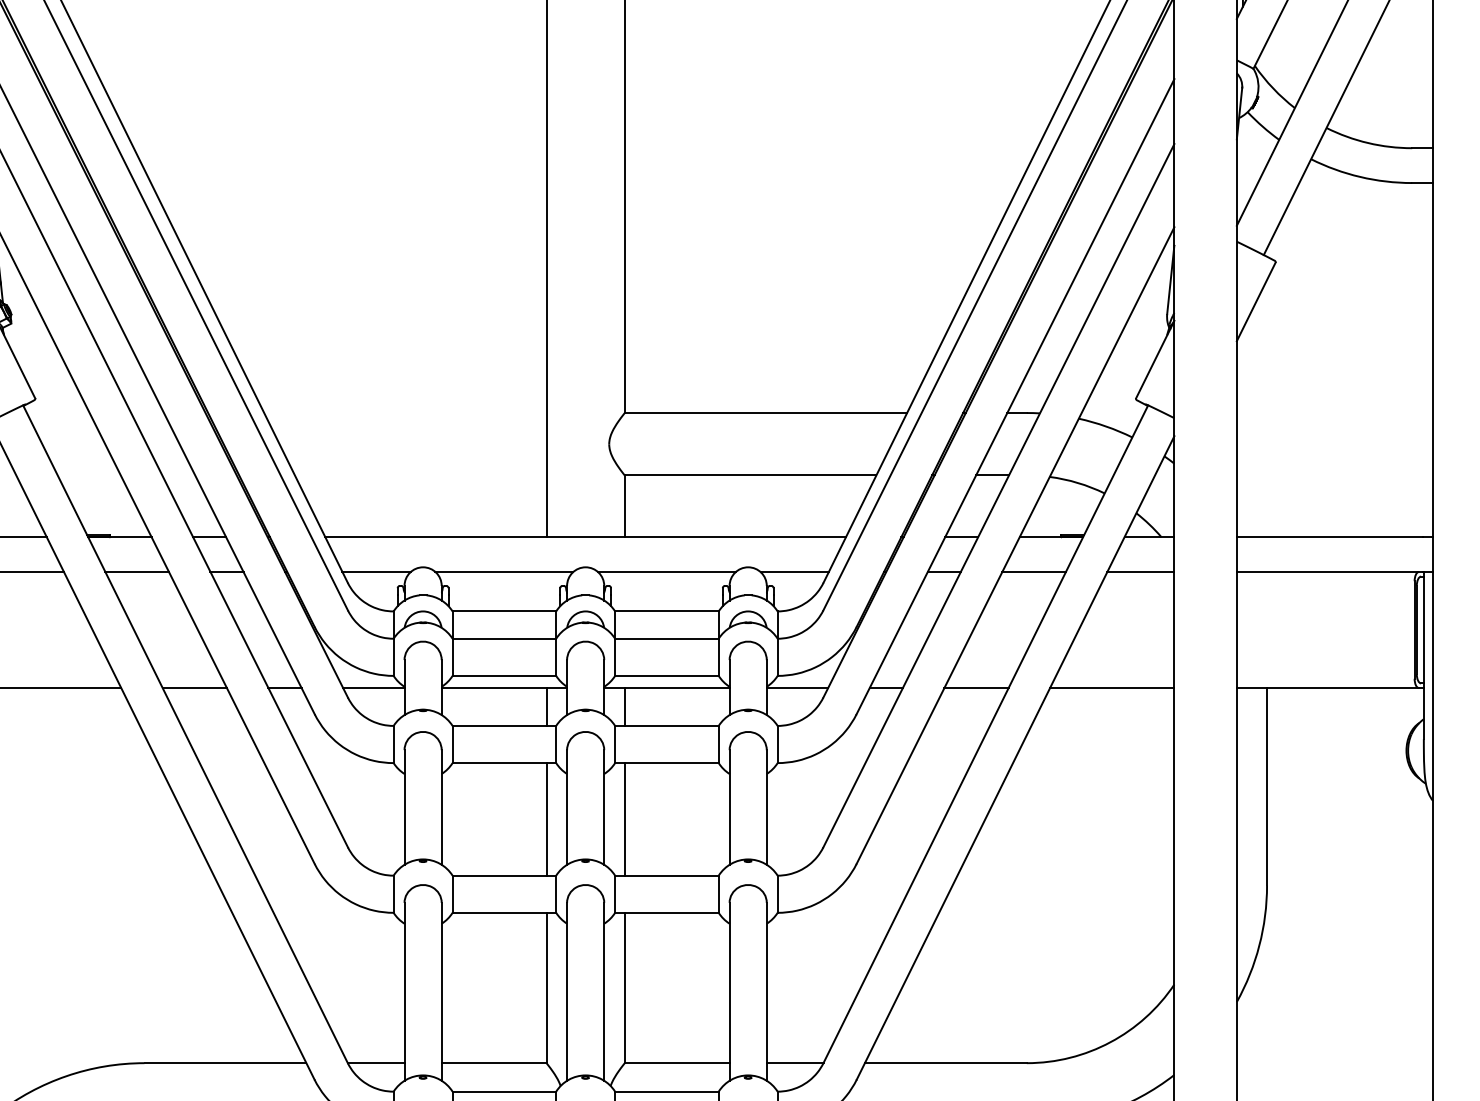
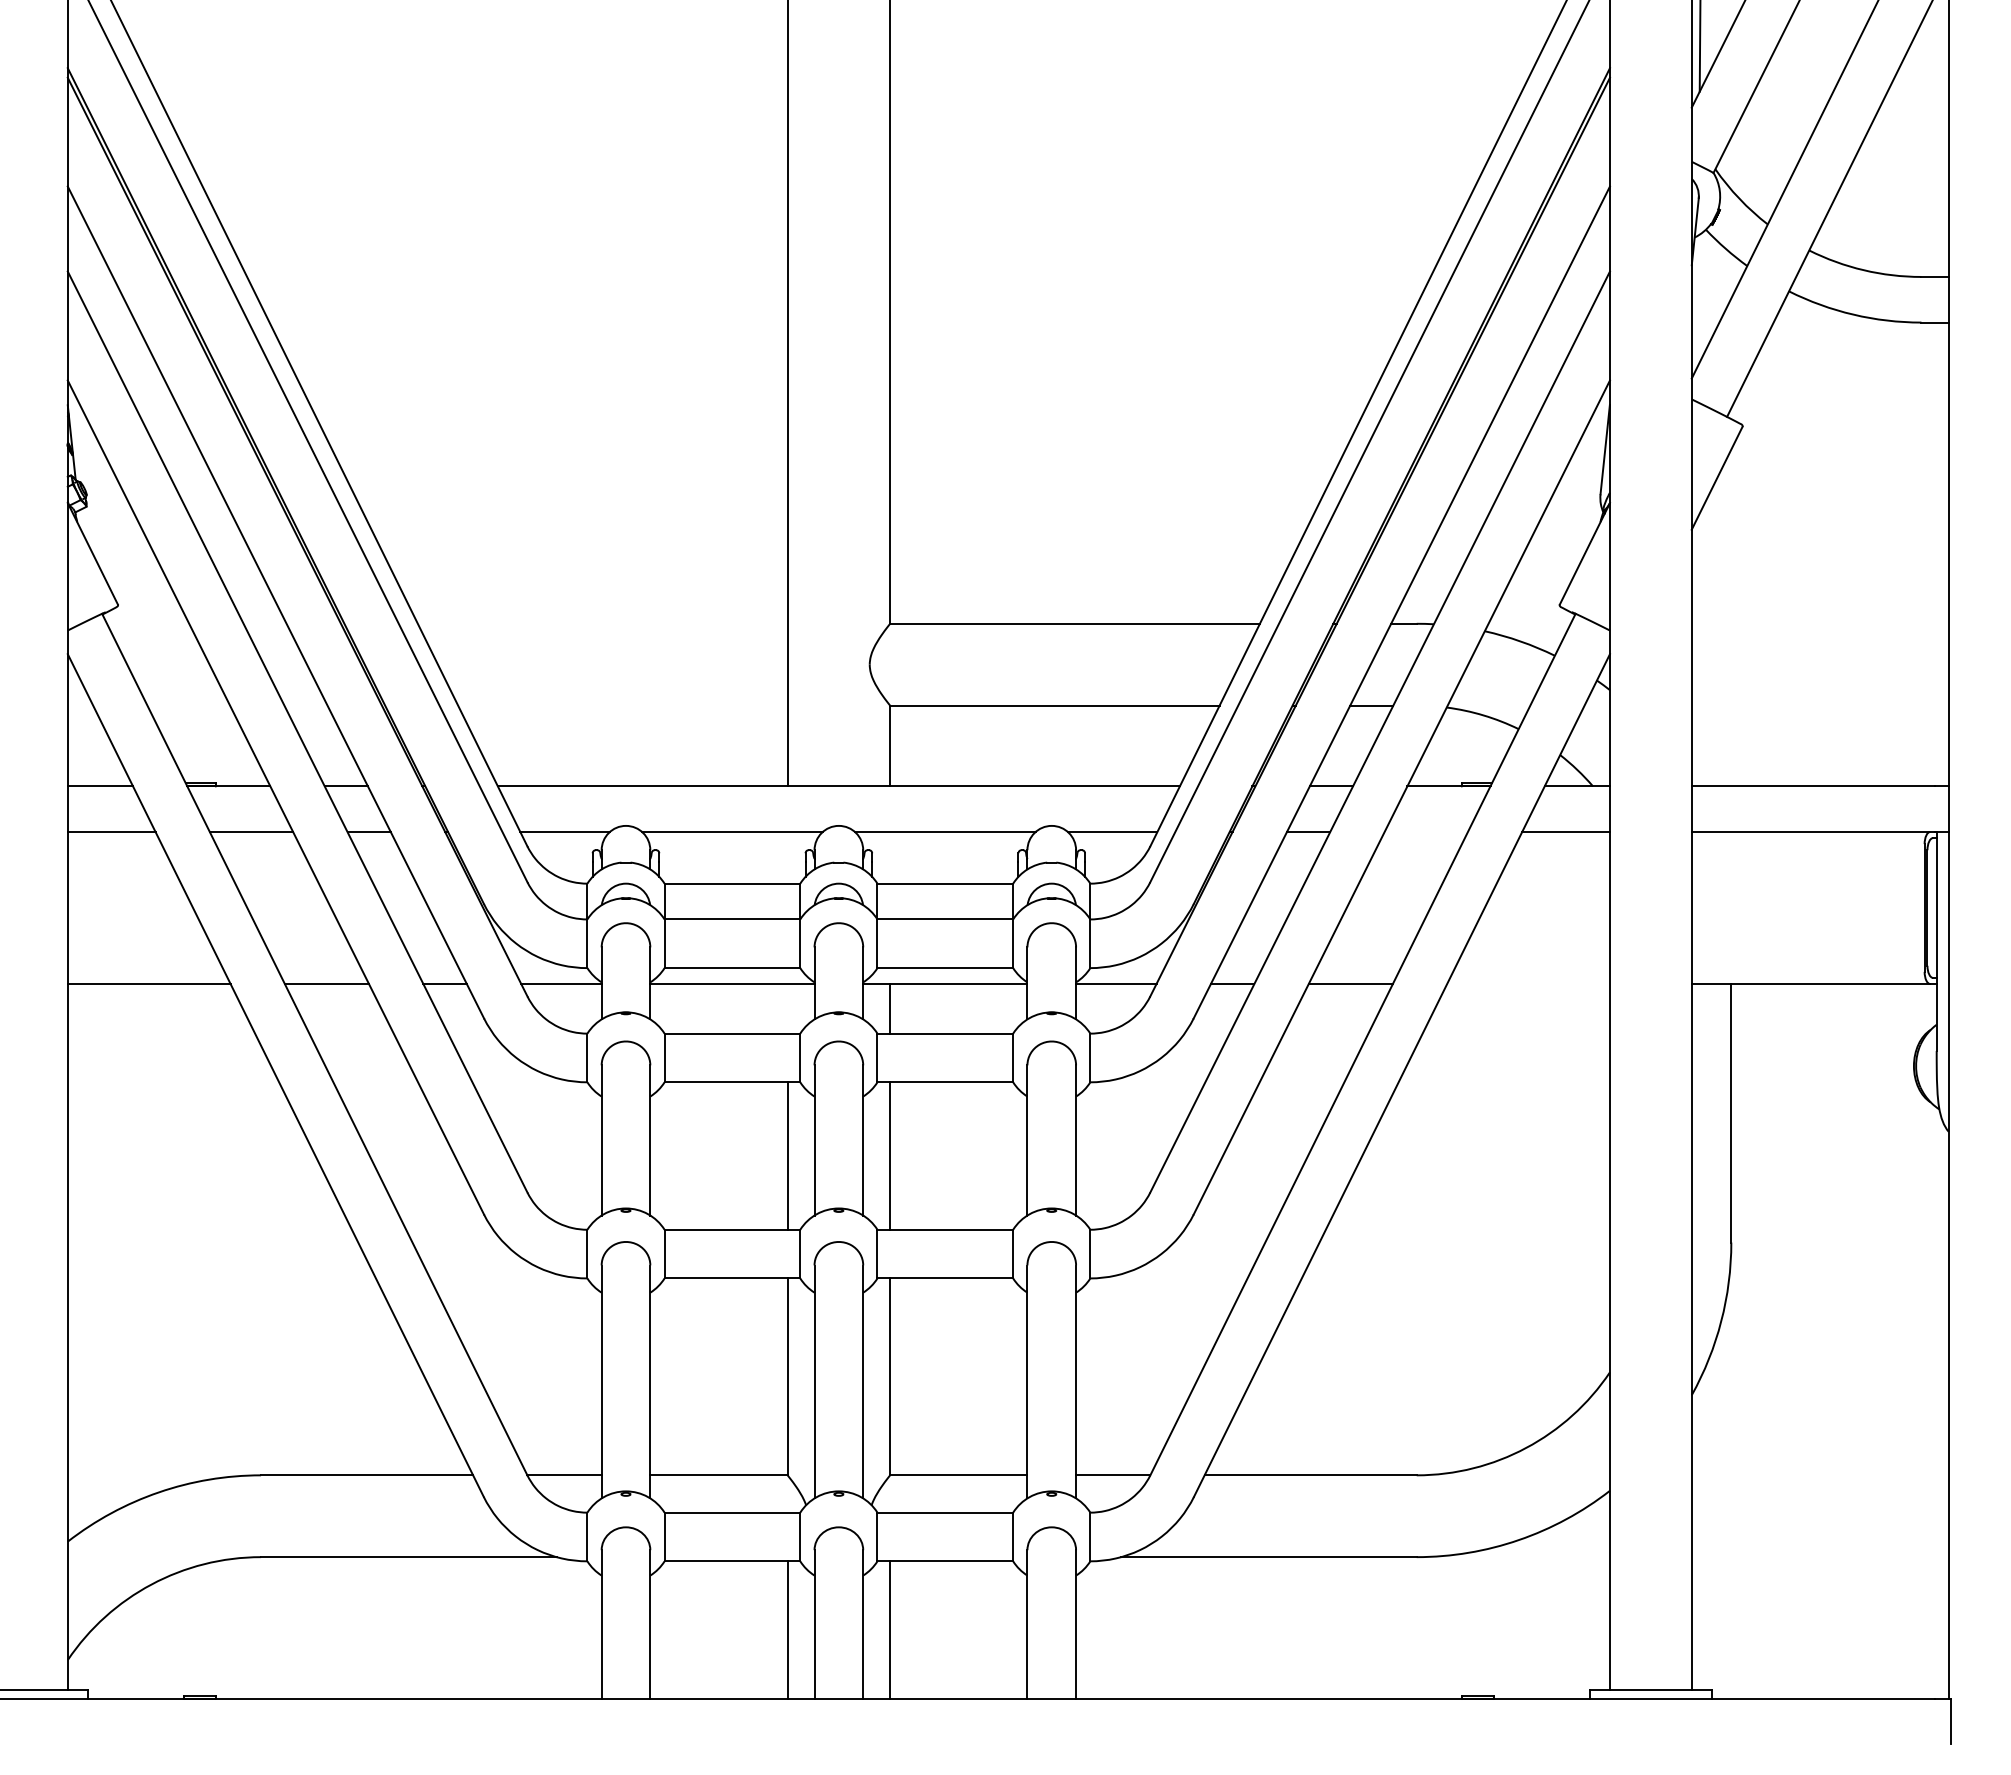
line: (1033, 571) -> (1425, 831), removed
line: (1112, 688) -> (1528, 984), removed
line: (546, 706) -> (787, 1008), removed

